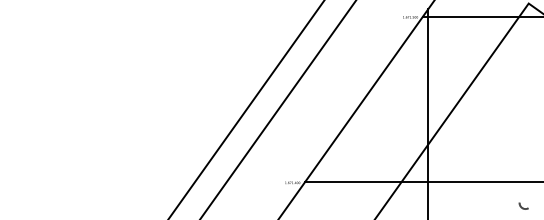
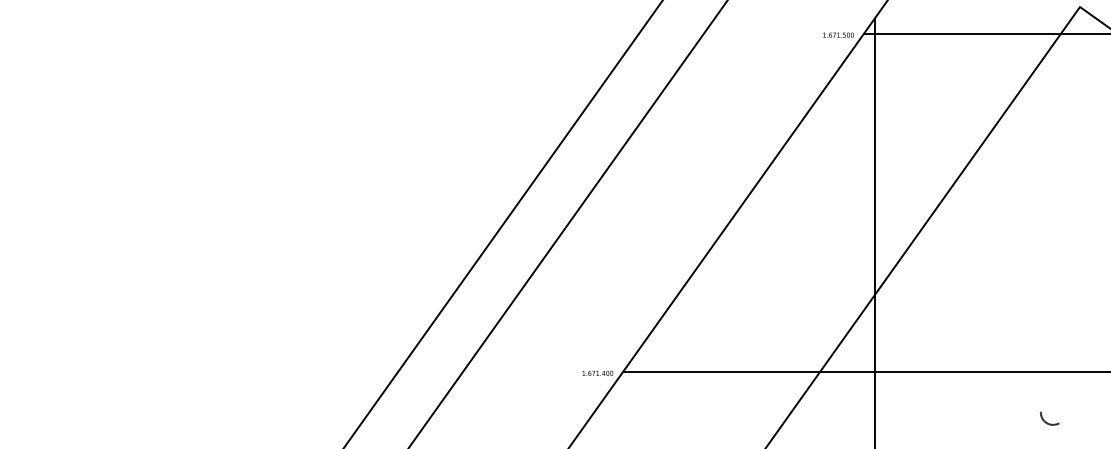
arc: (521, 205) -> (1044, 417), moved

